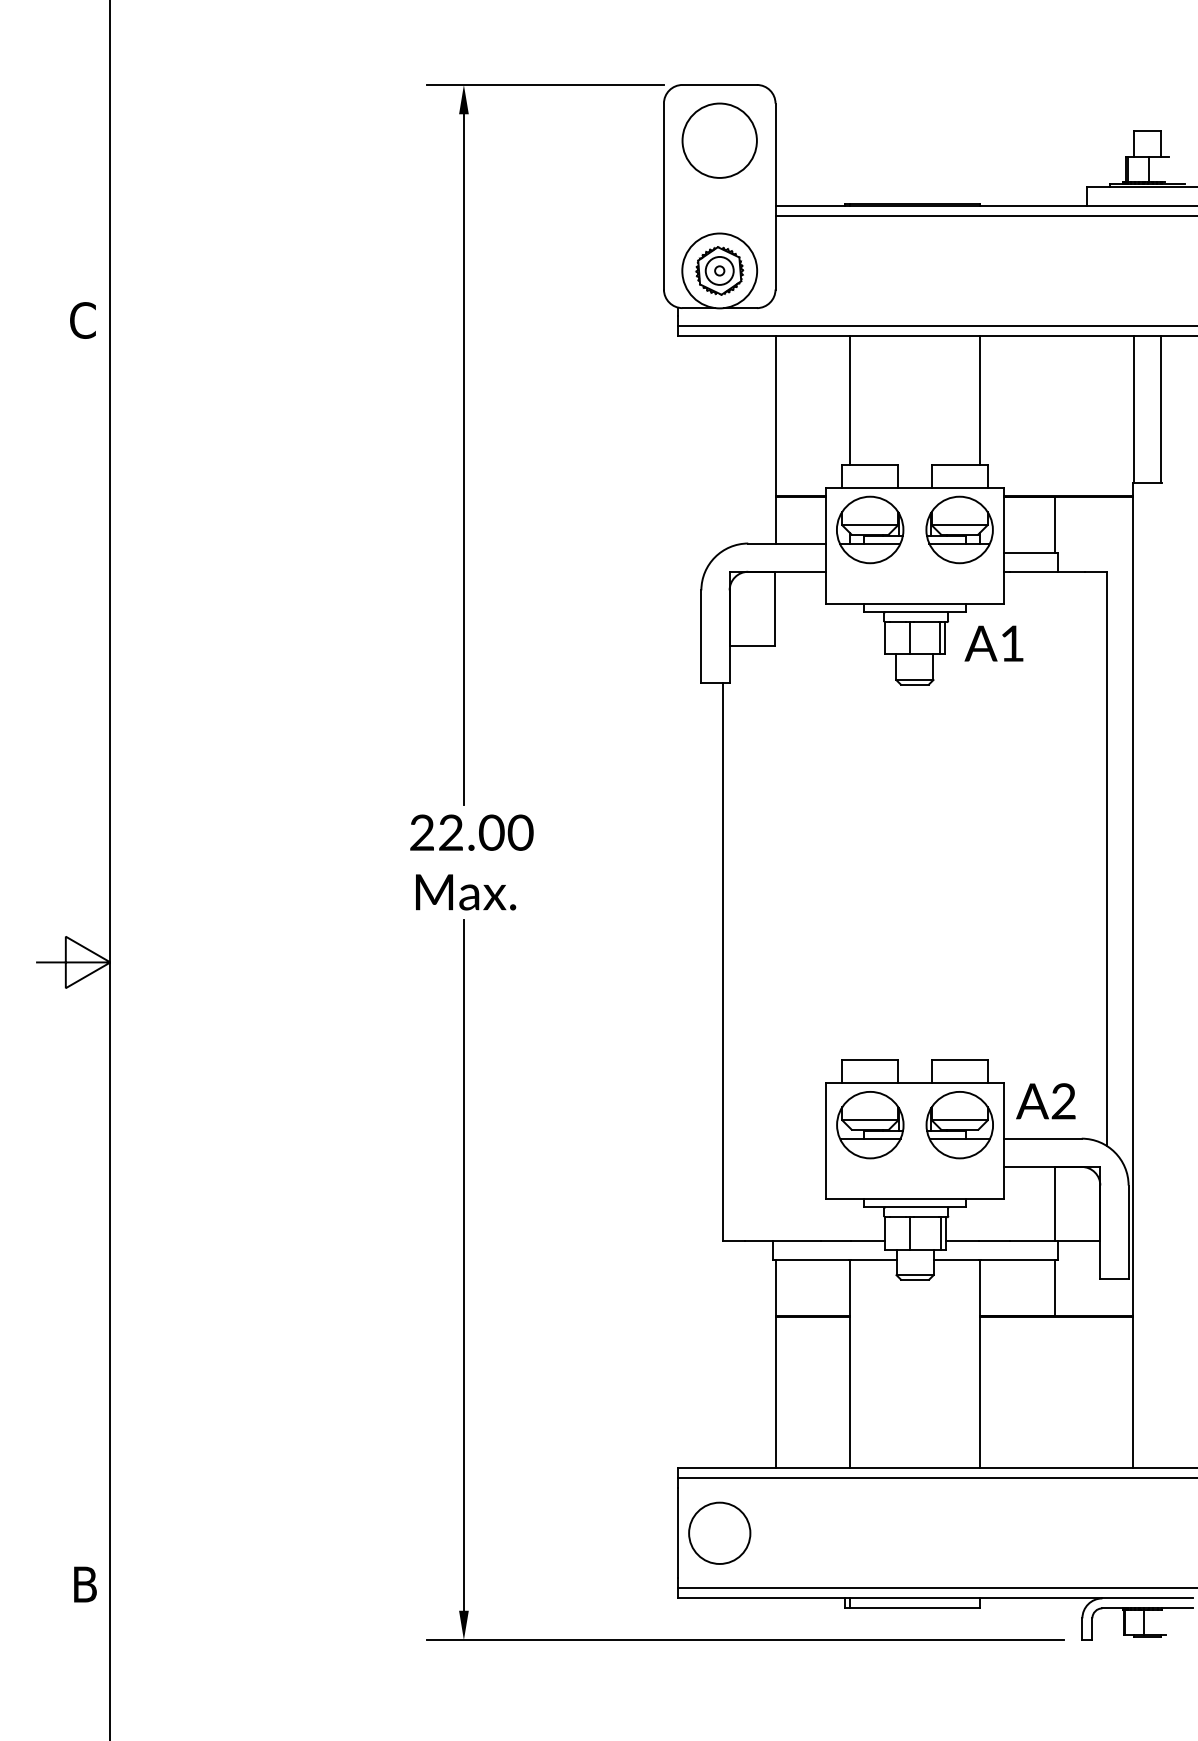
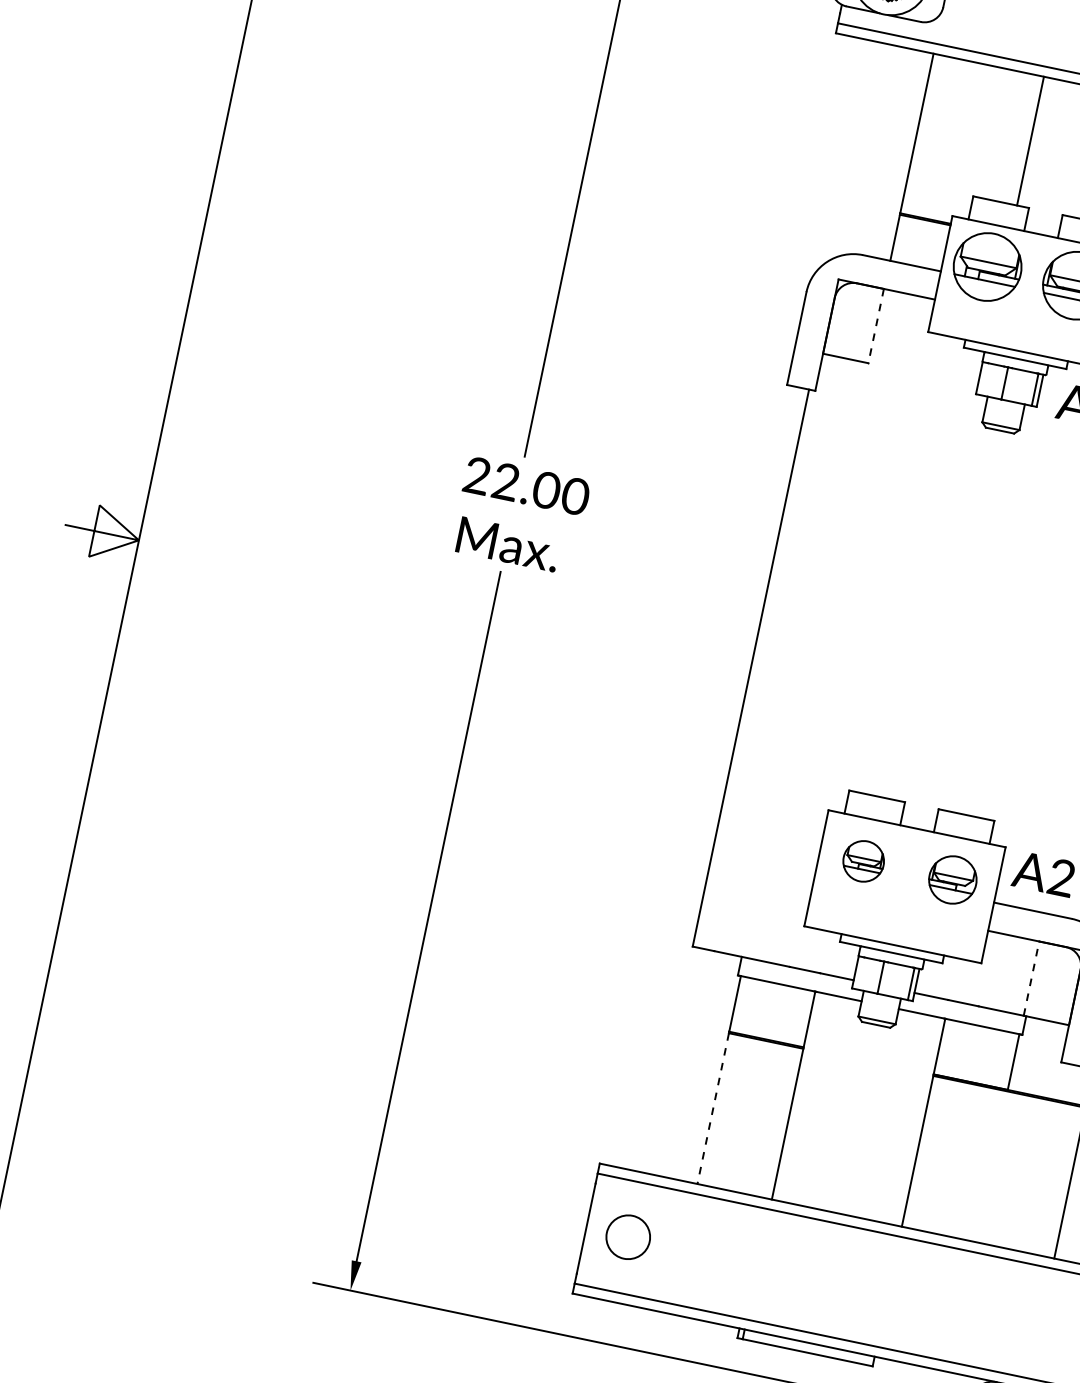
line: (850, 400) -> (1030, 141), moved
line: (775, 609) -> (876, 326), solid -> dashed
part: (870, 1125) -> (863, 861), size x0.6
part: (959, 1125) -> (952, 880), size x0.7
line: (1054, 1203) -> (1031, 977), solid -> dashed
line: (775, 1392) -> (713, 1108), solid -> dashed
circle: (719, 1532) -> (628, 1236), size x0.7

